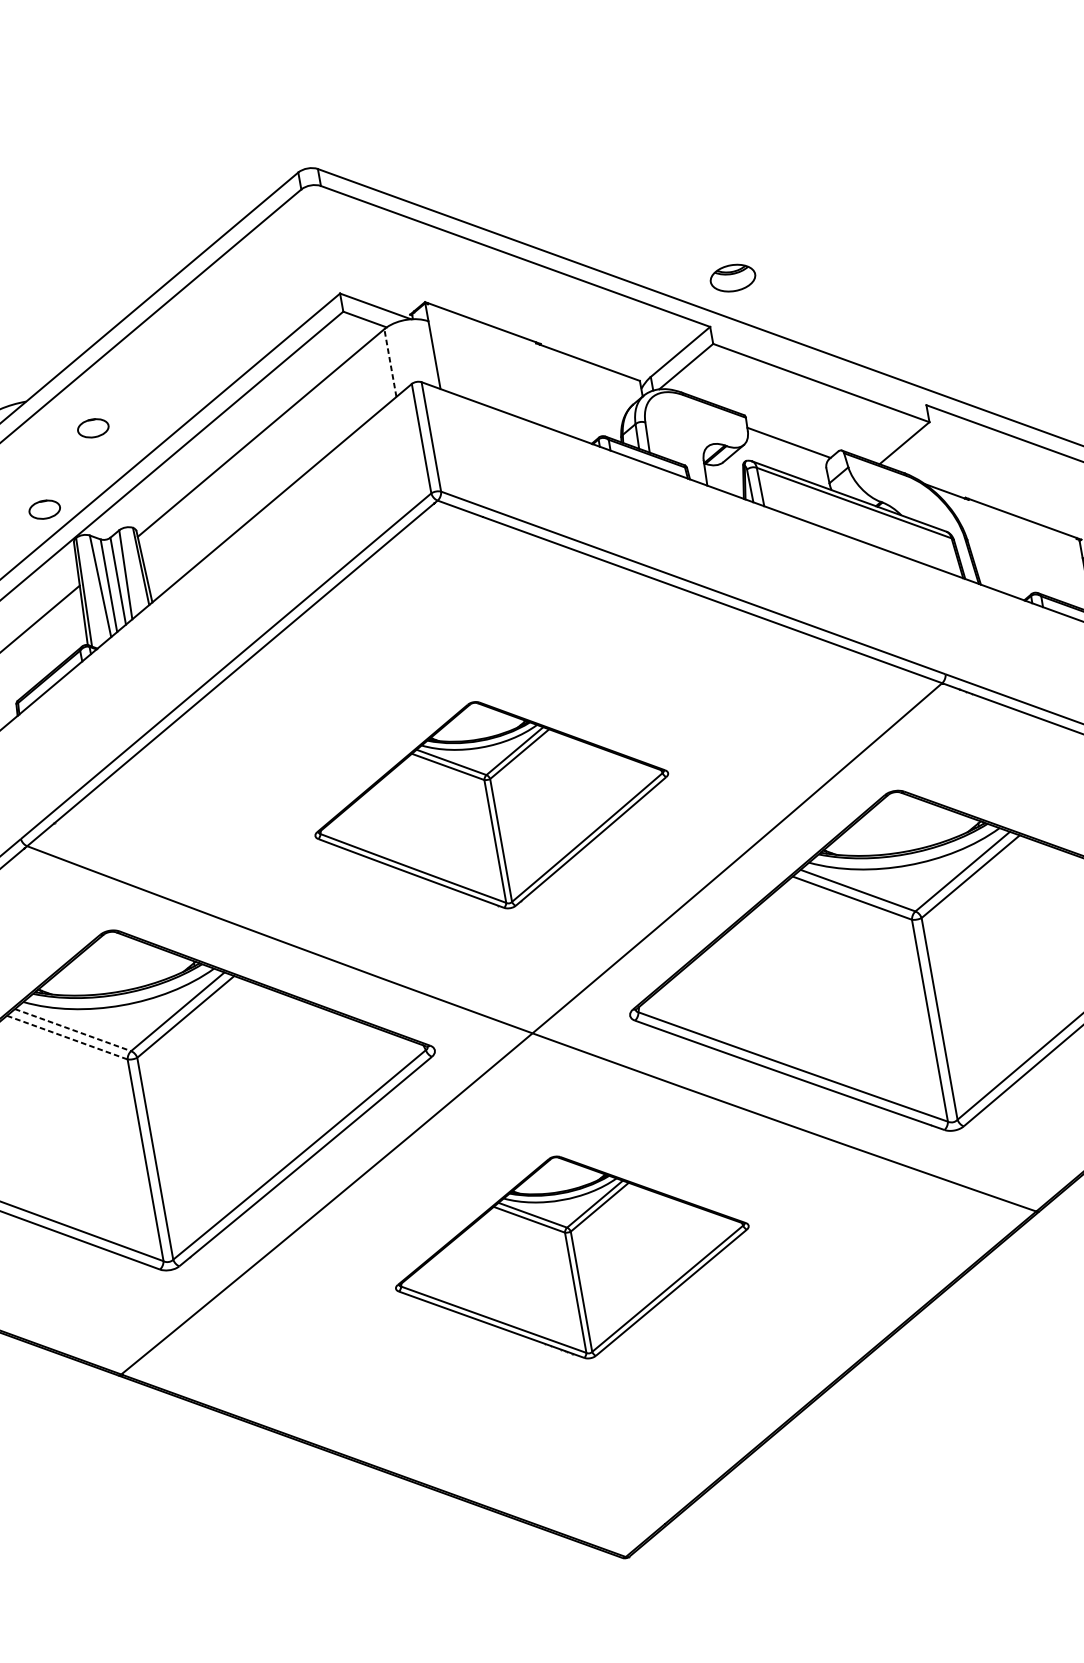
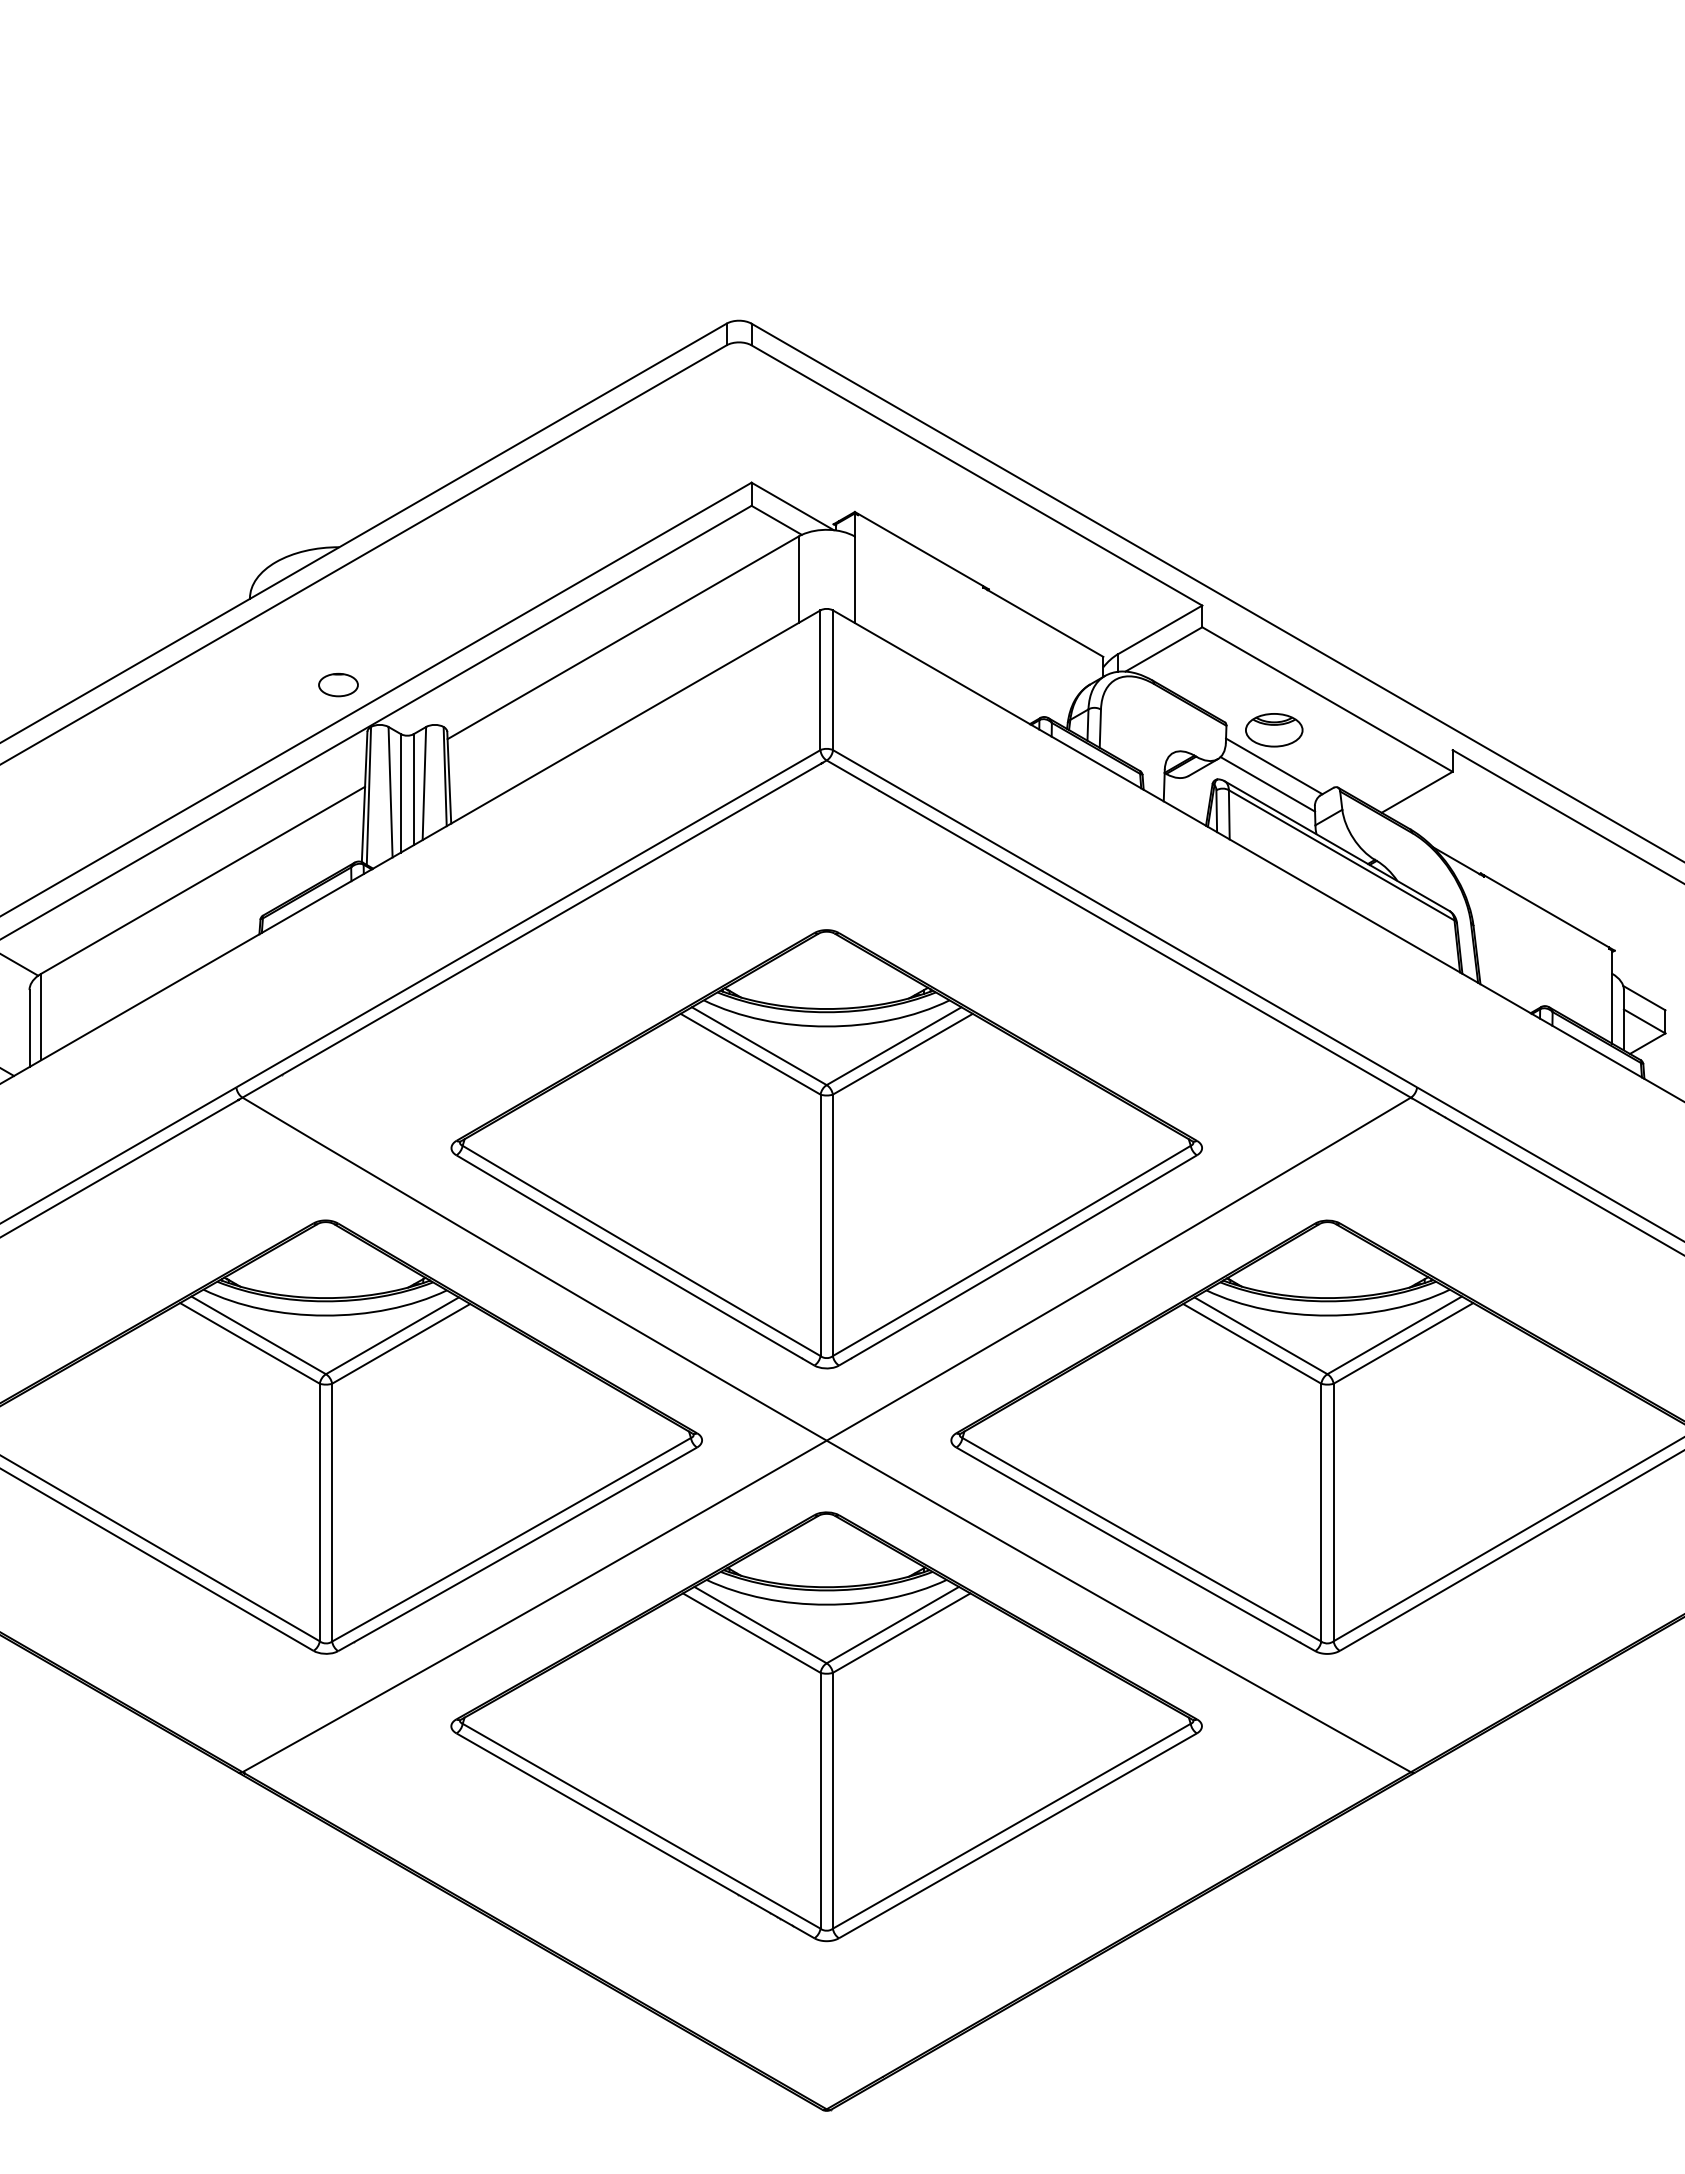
part: (733, 278) -> (1274, 730), moved
line: (390, 362) -> (798, 579), dashed -> solid
part: (93, 428) -> (416, 595), removed
line: (786, 457) -> (1267, 784), added
part: (491, 805) -> (826, 1149), size x1.67
line: (72, 1030) -> (258, 1335), dashed -> solid
line: (66, 1037) -> (249, 1343), dashed -> solid
part: (572, 1257) -> (826, 1726), size x1.67

